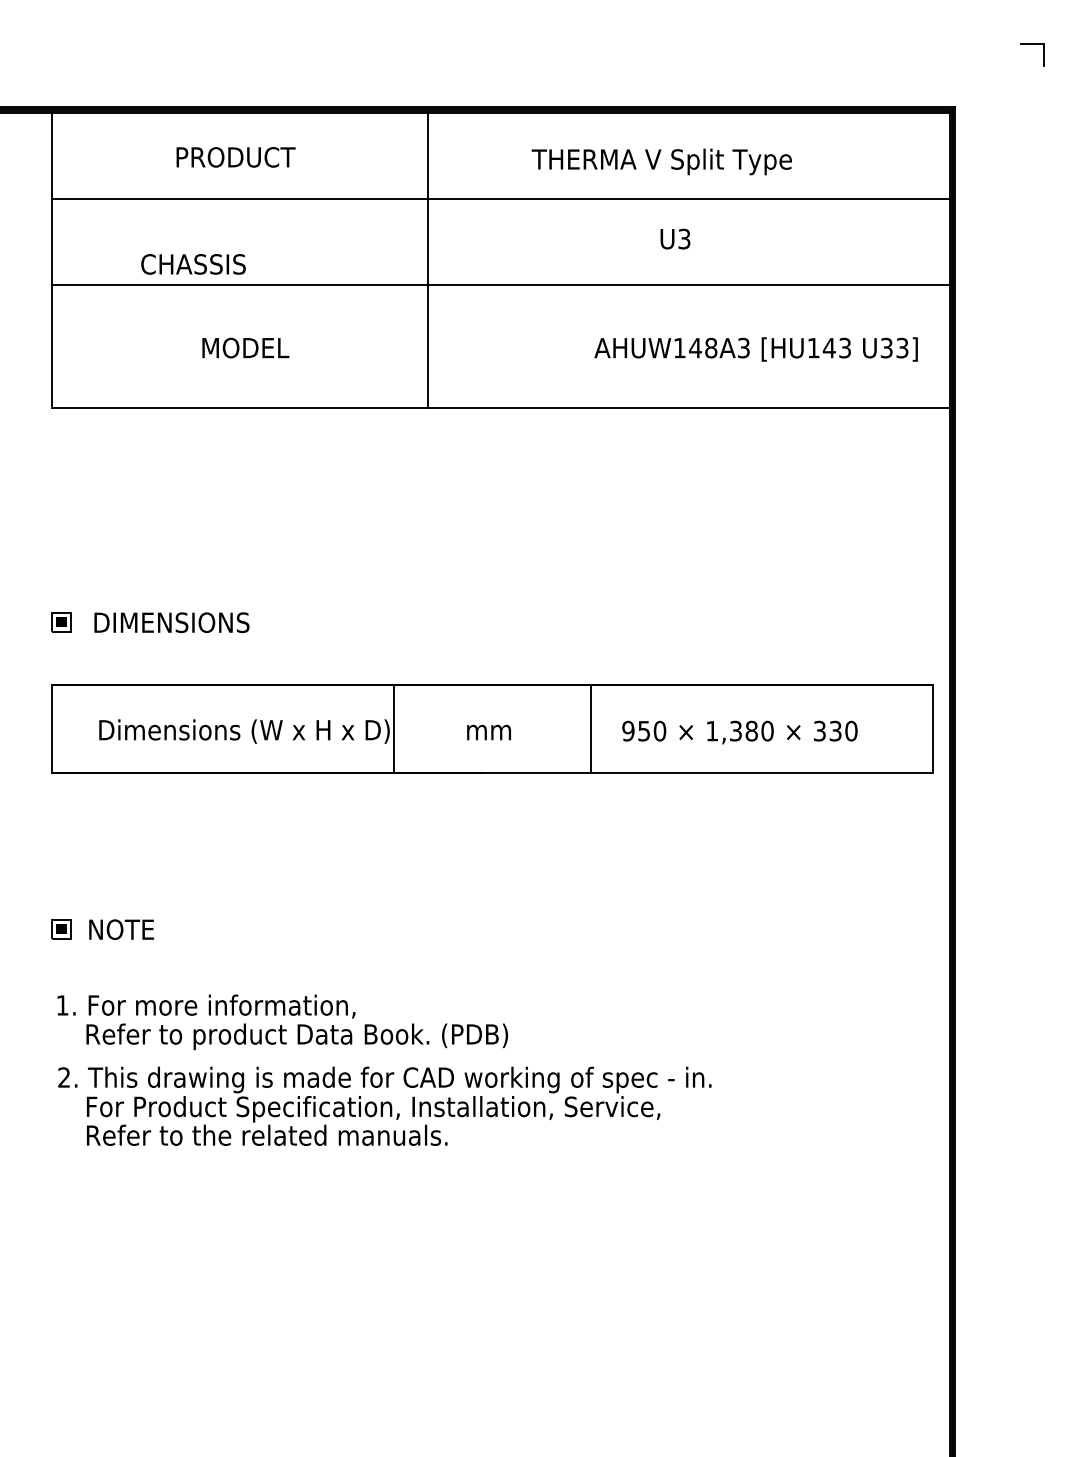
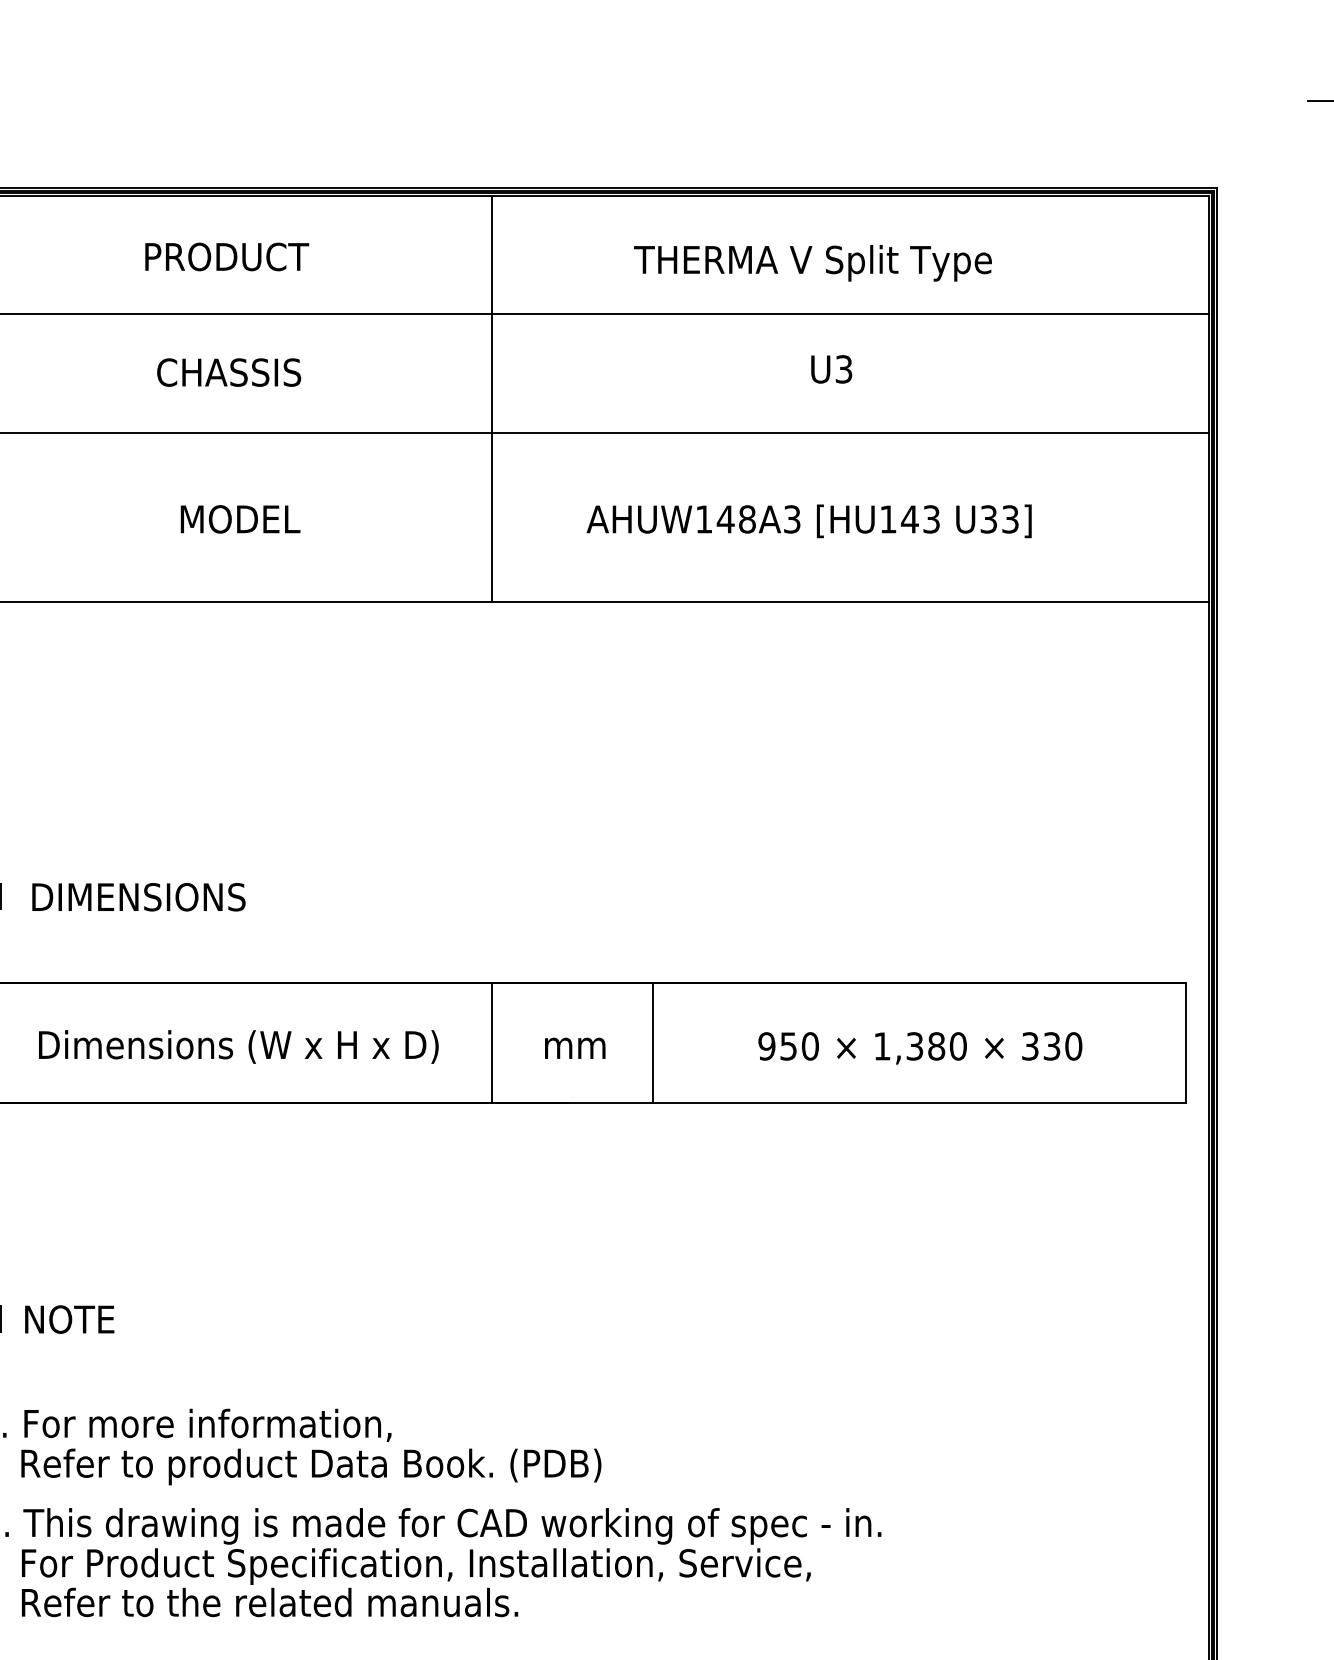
text: (193, 264) -> (229, 372), moved
text: (755, 349) -> (808, 521), moved
line: (394, 728) -> (491, 1042), moved
line: (590, 728) -> (652, 1042), moved

